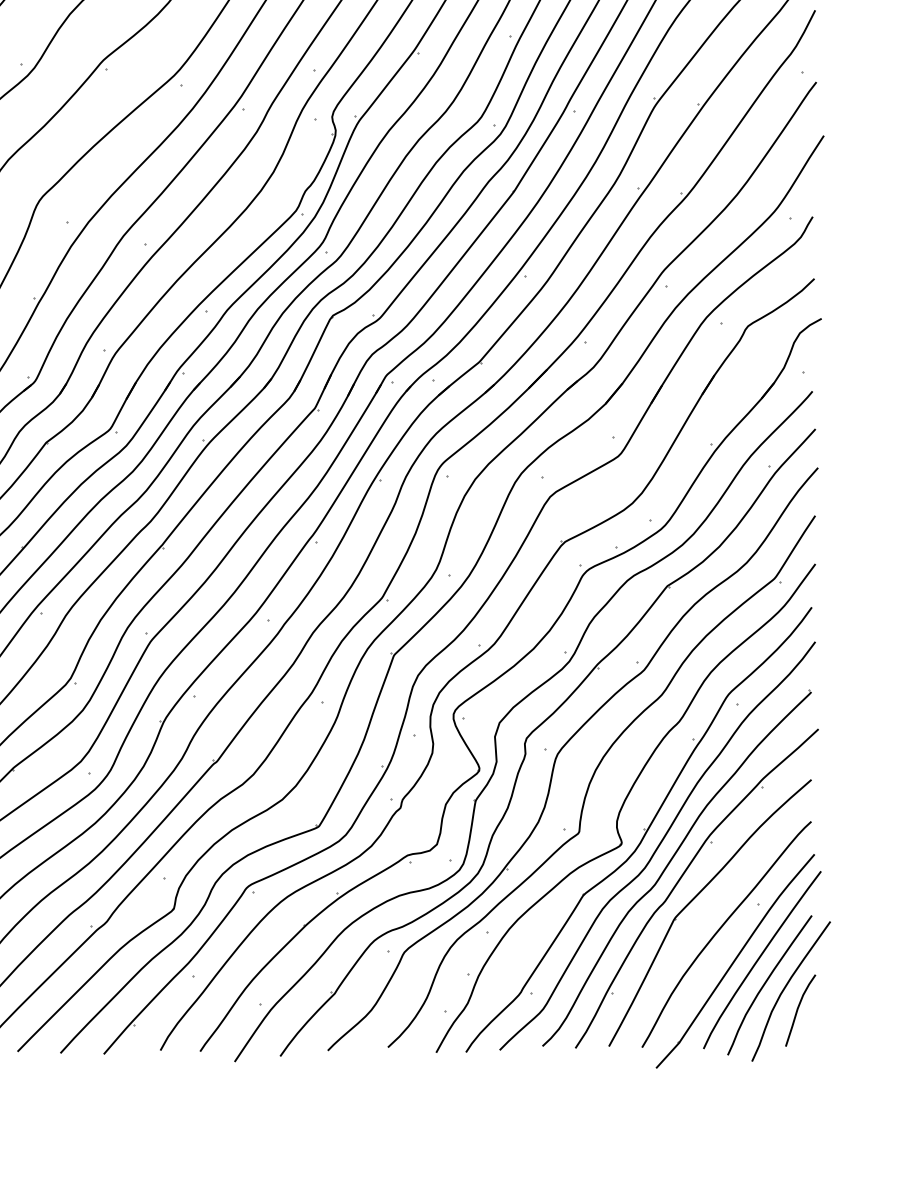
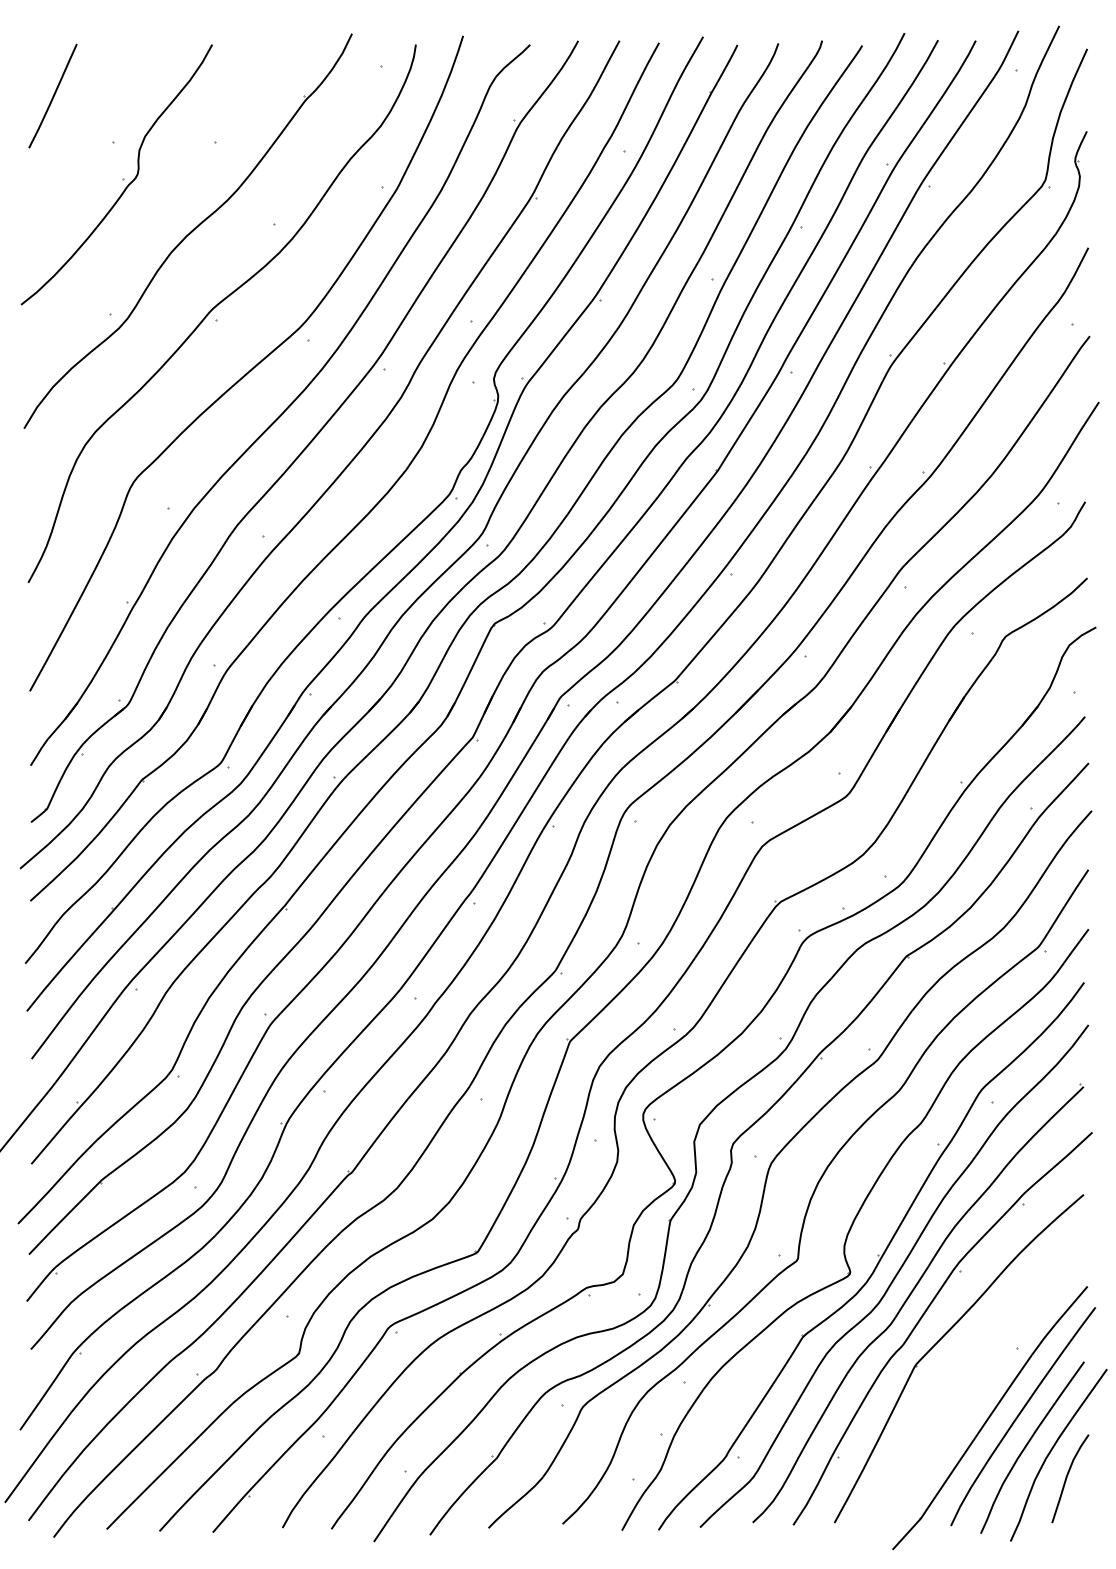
curve: (720, 929) -> (971, 1379), removed

